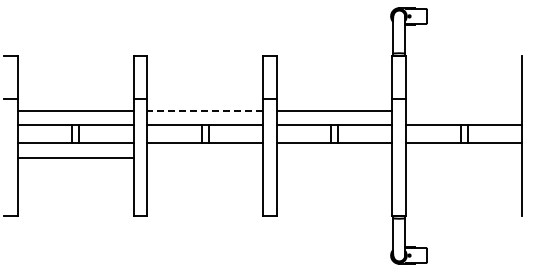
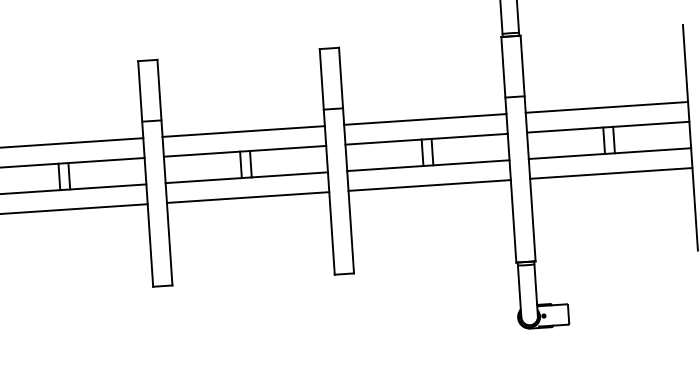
line: (205, 110) -> (244, 131), dashed -> solid
line: (463, 110) -> (606, 107), added
line: (205, 157) -> (248, 197), added
line: (334, 157) -> (429, 185), added
line: (463, 157) -> (610, 173), added

